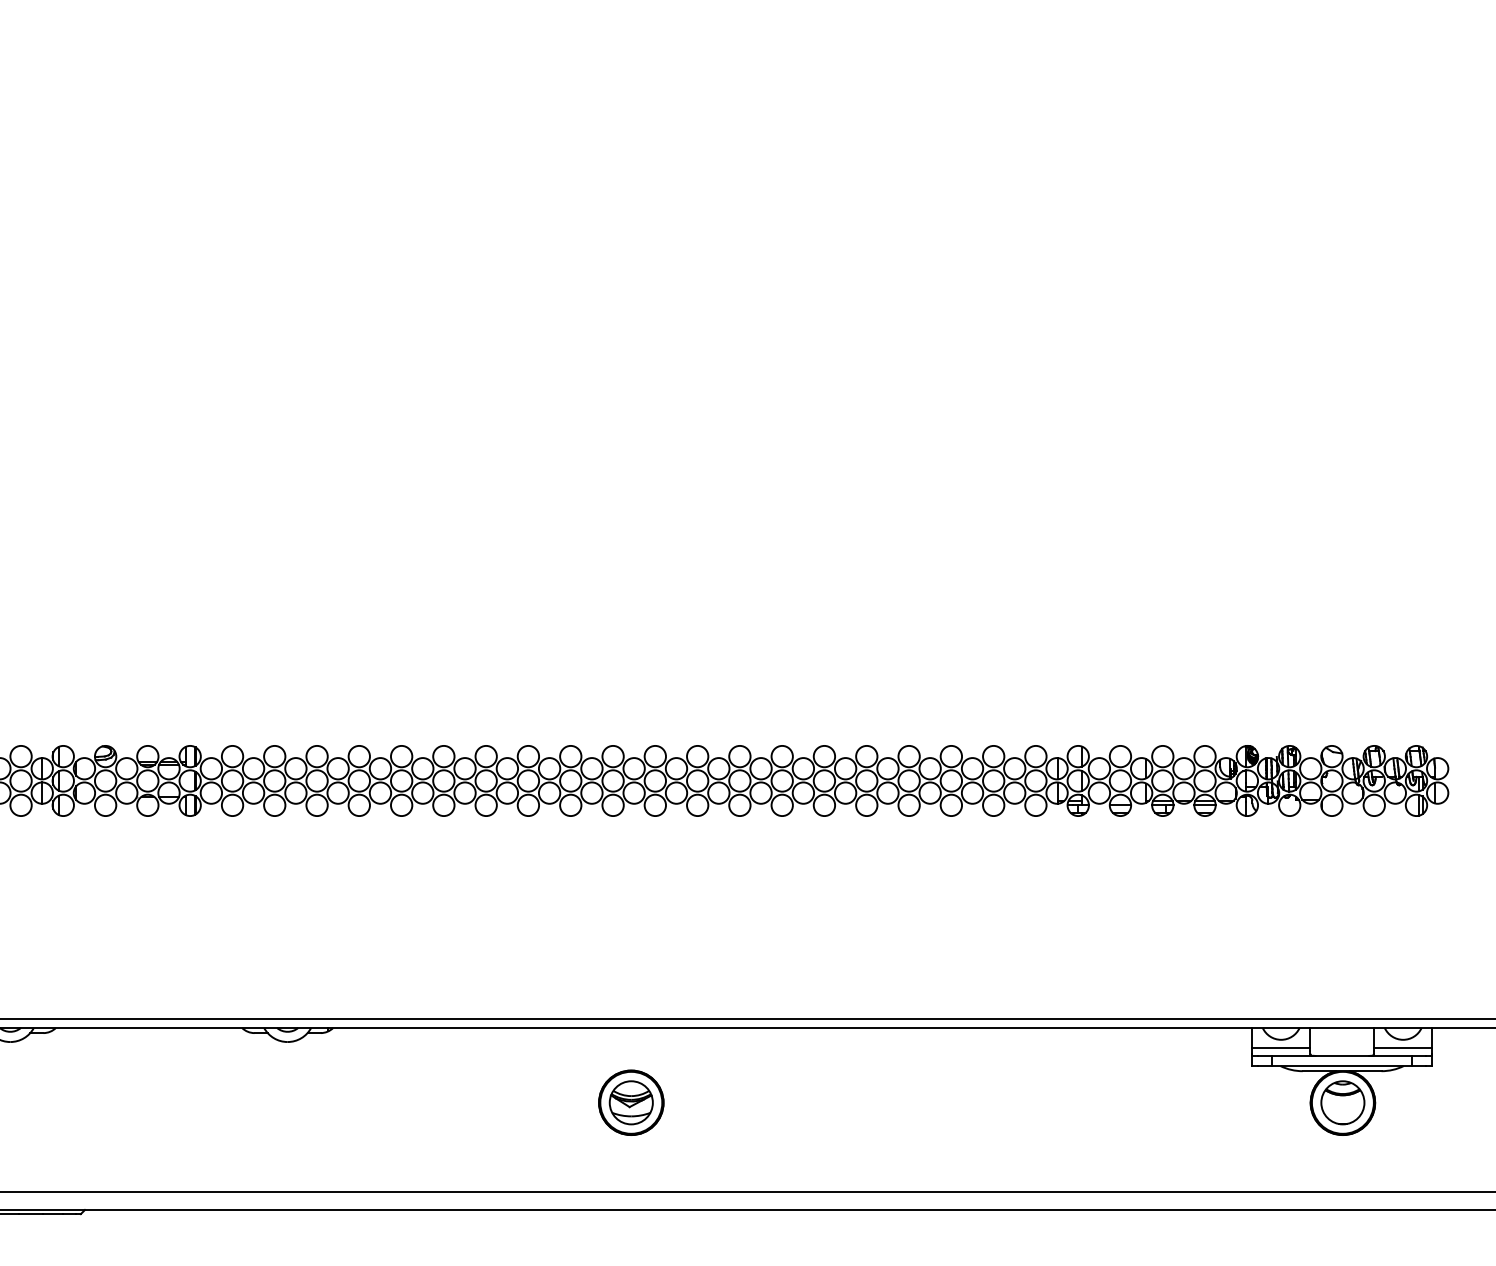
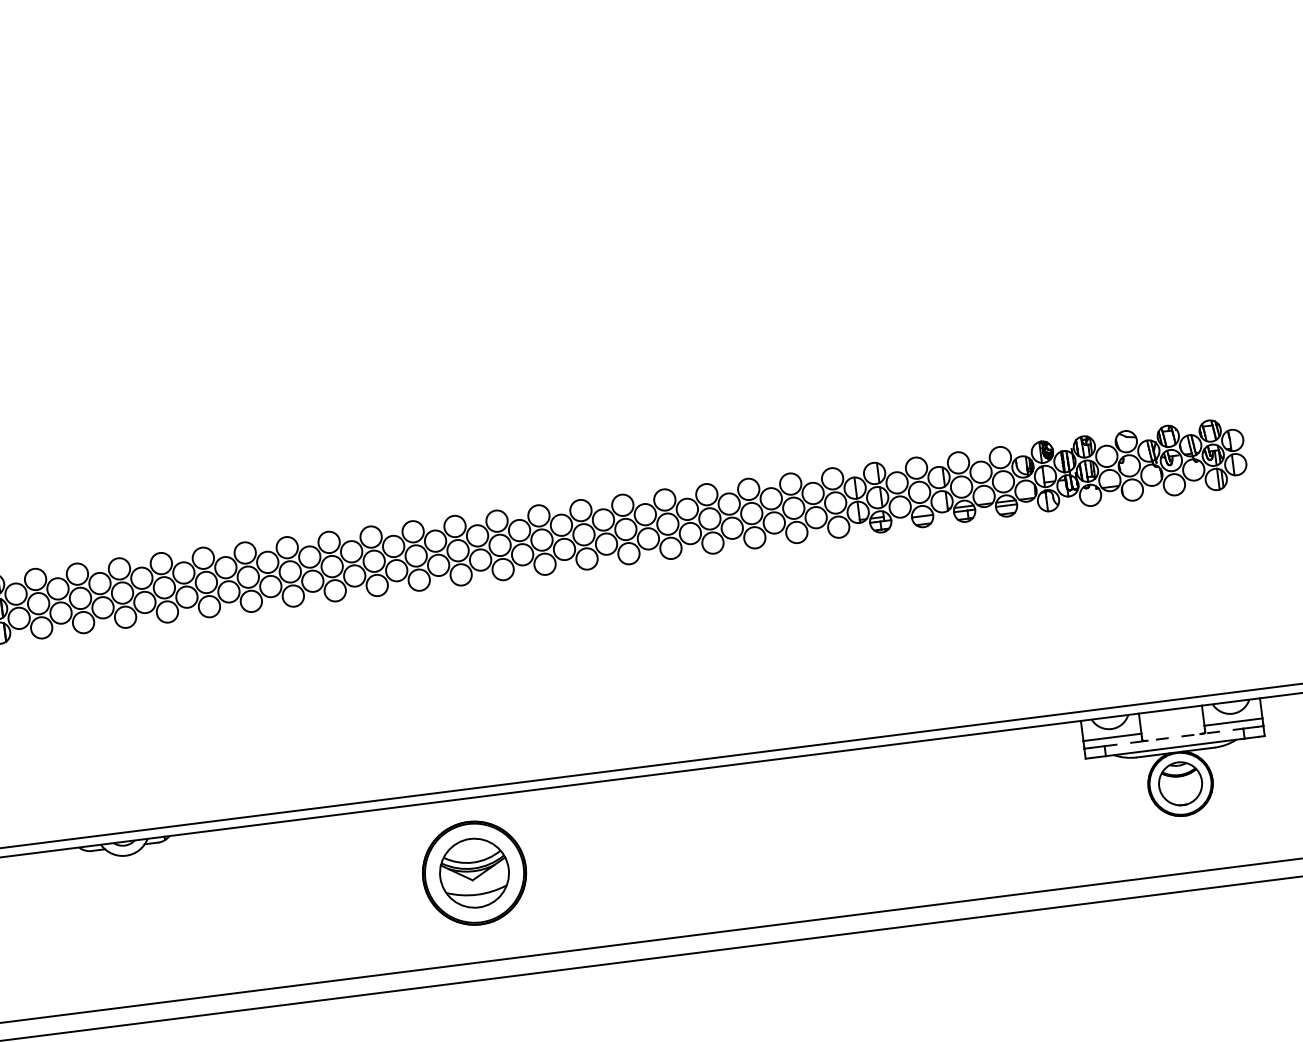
line: (1342, 1055) -> (1174, 736), solid -> dashed
part: (631, 1102) -> (474, 872), size x1.6

